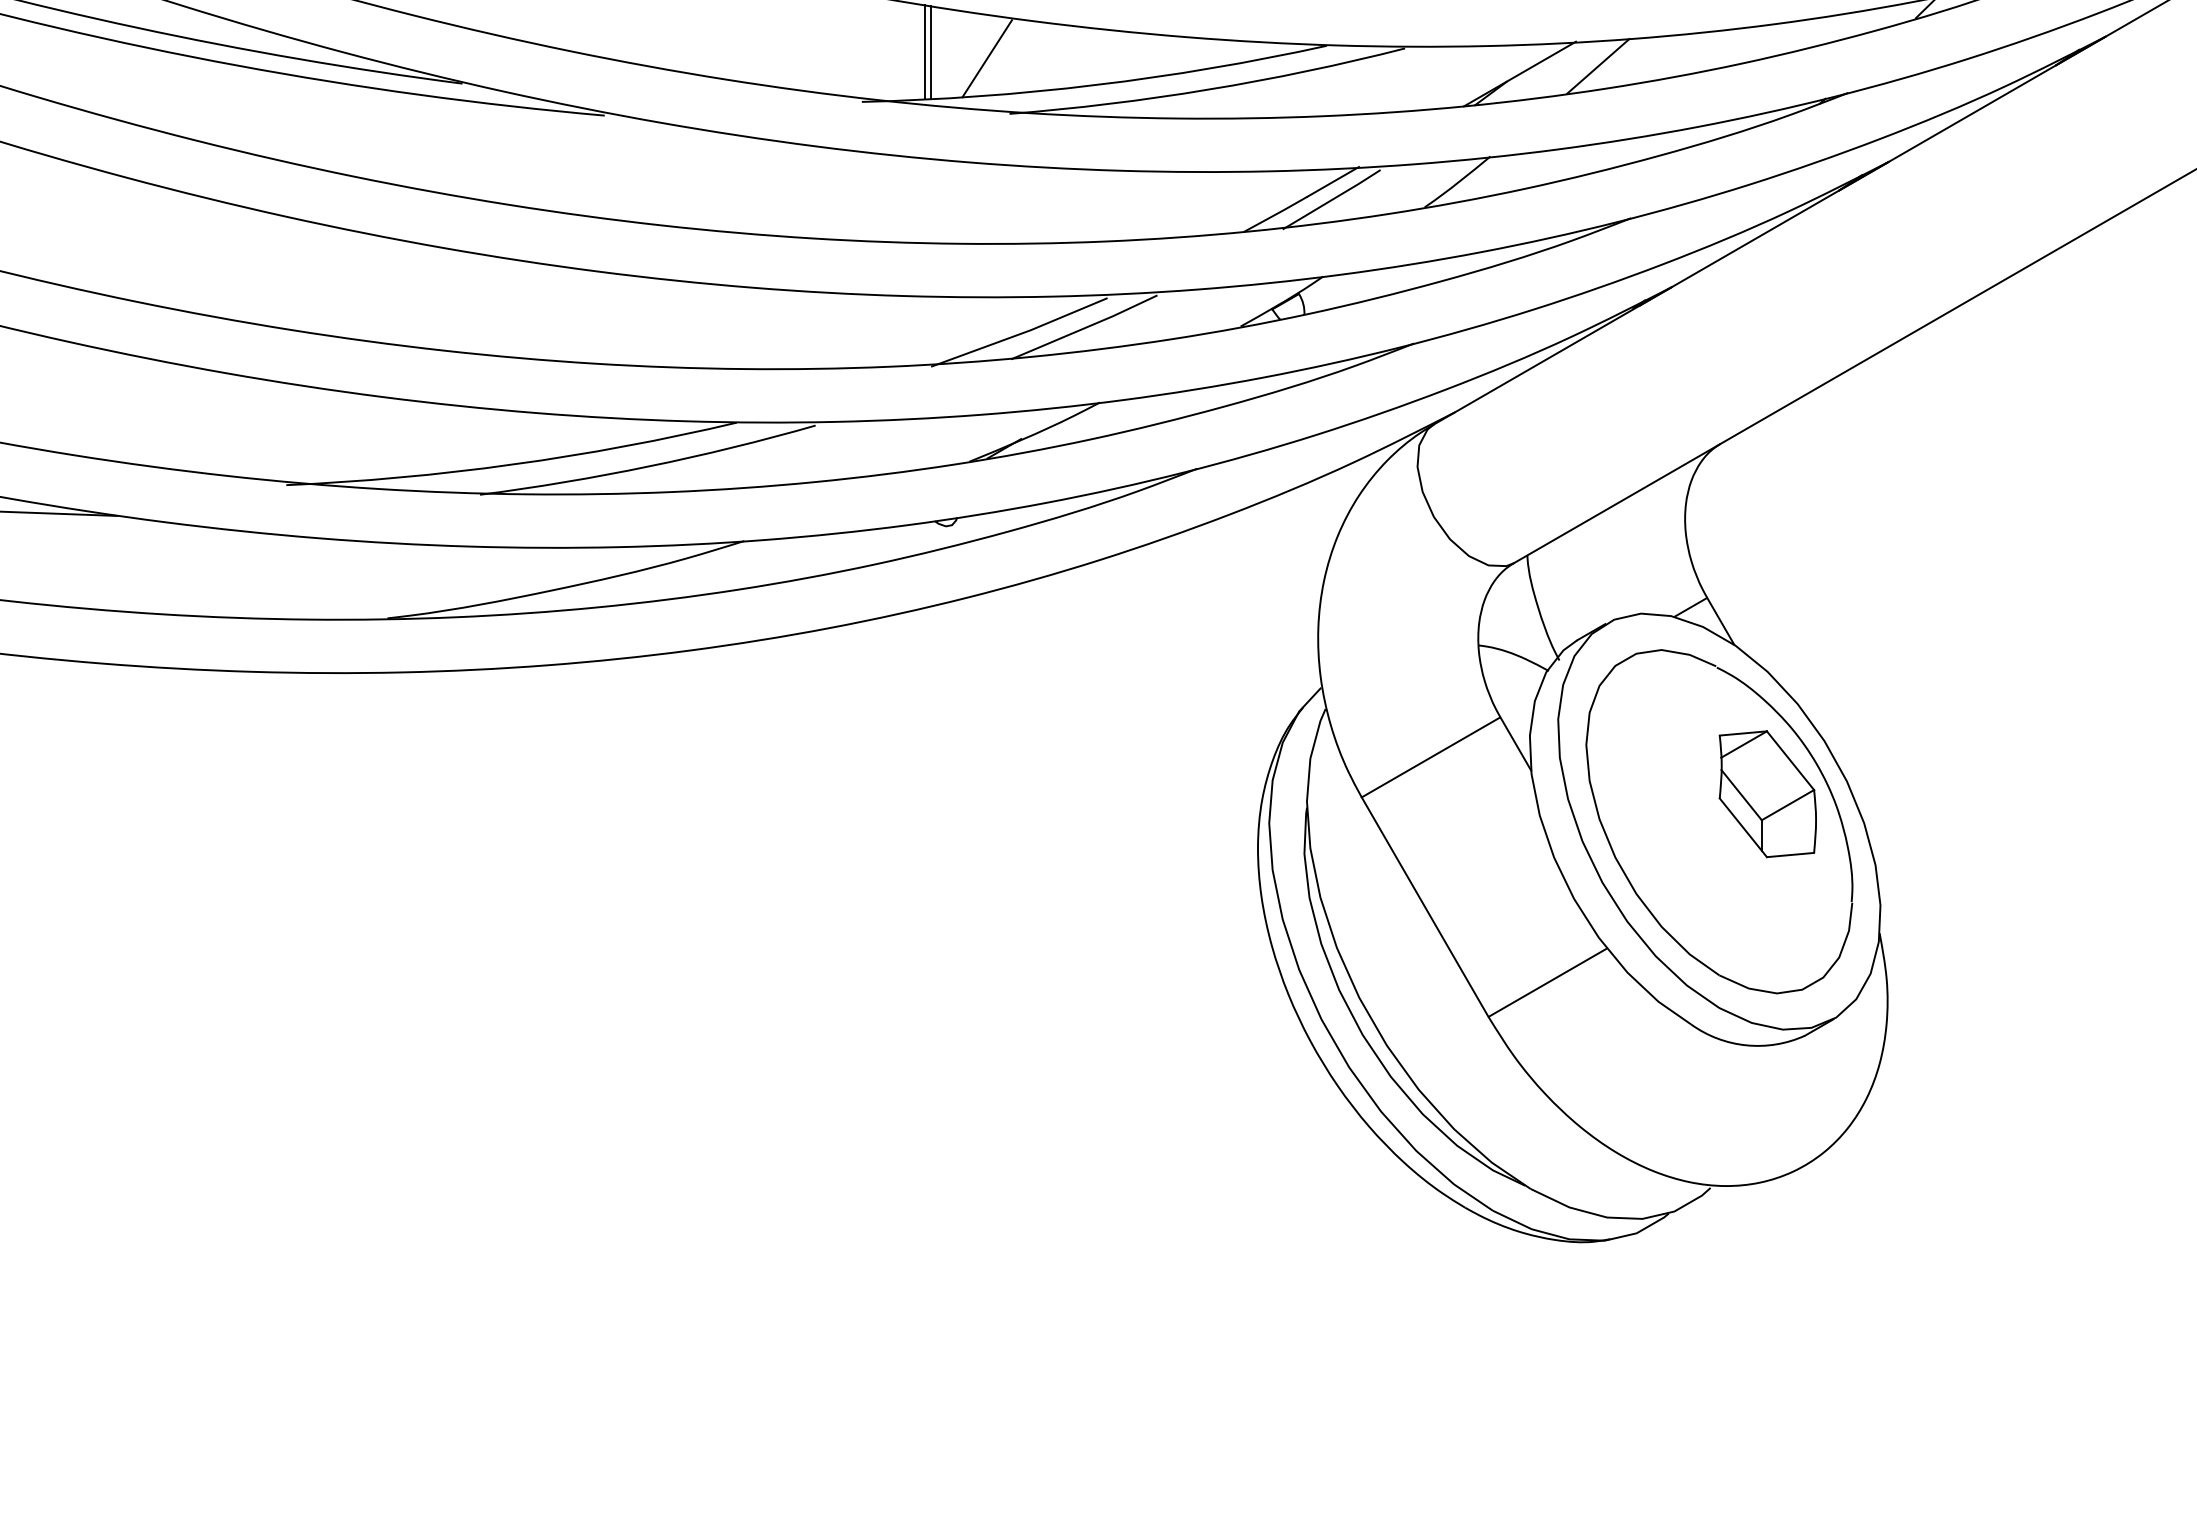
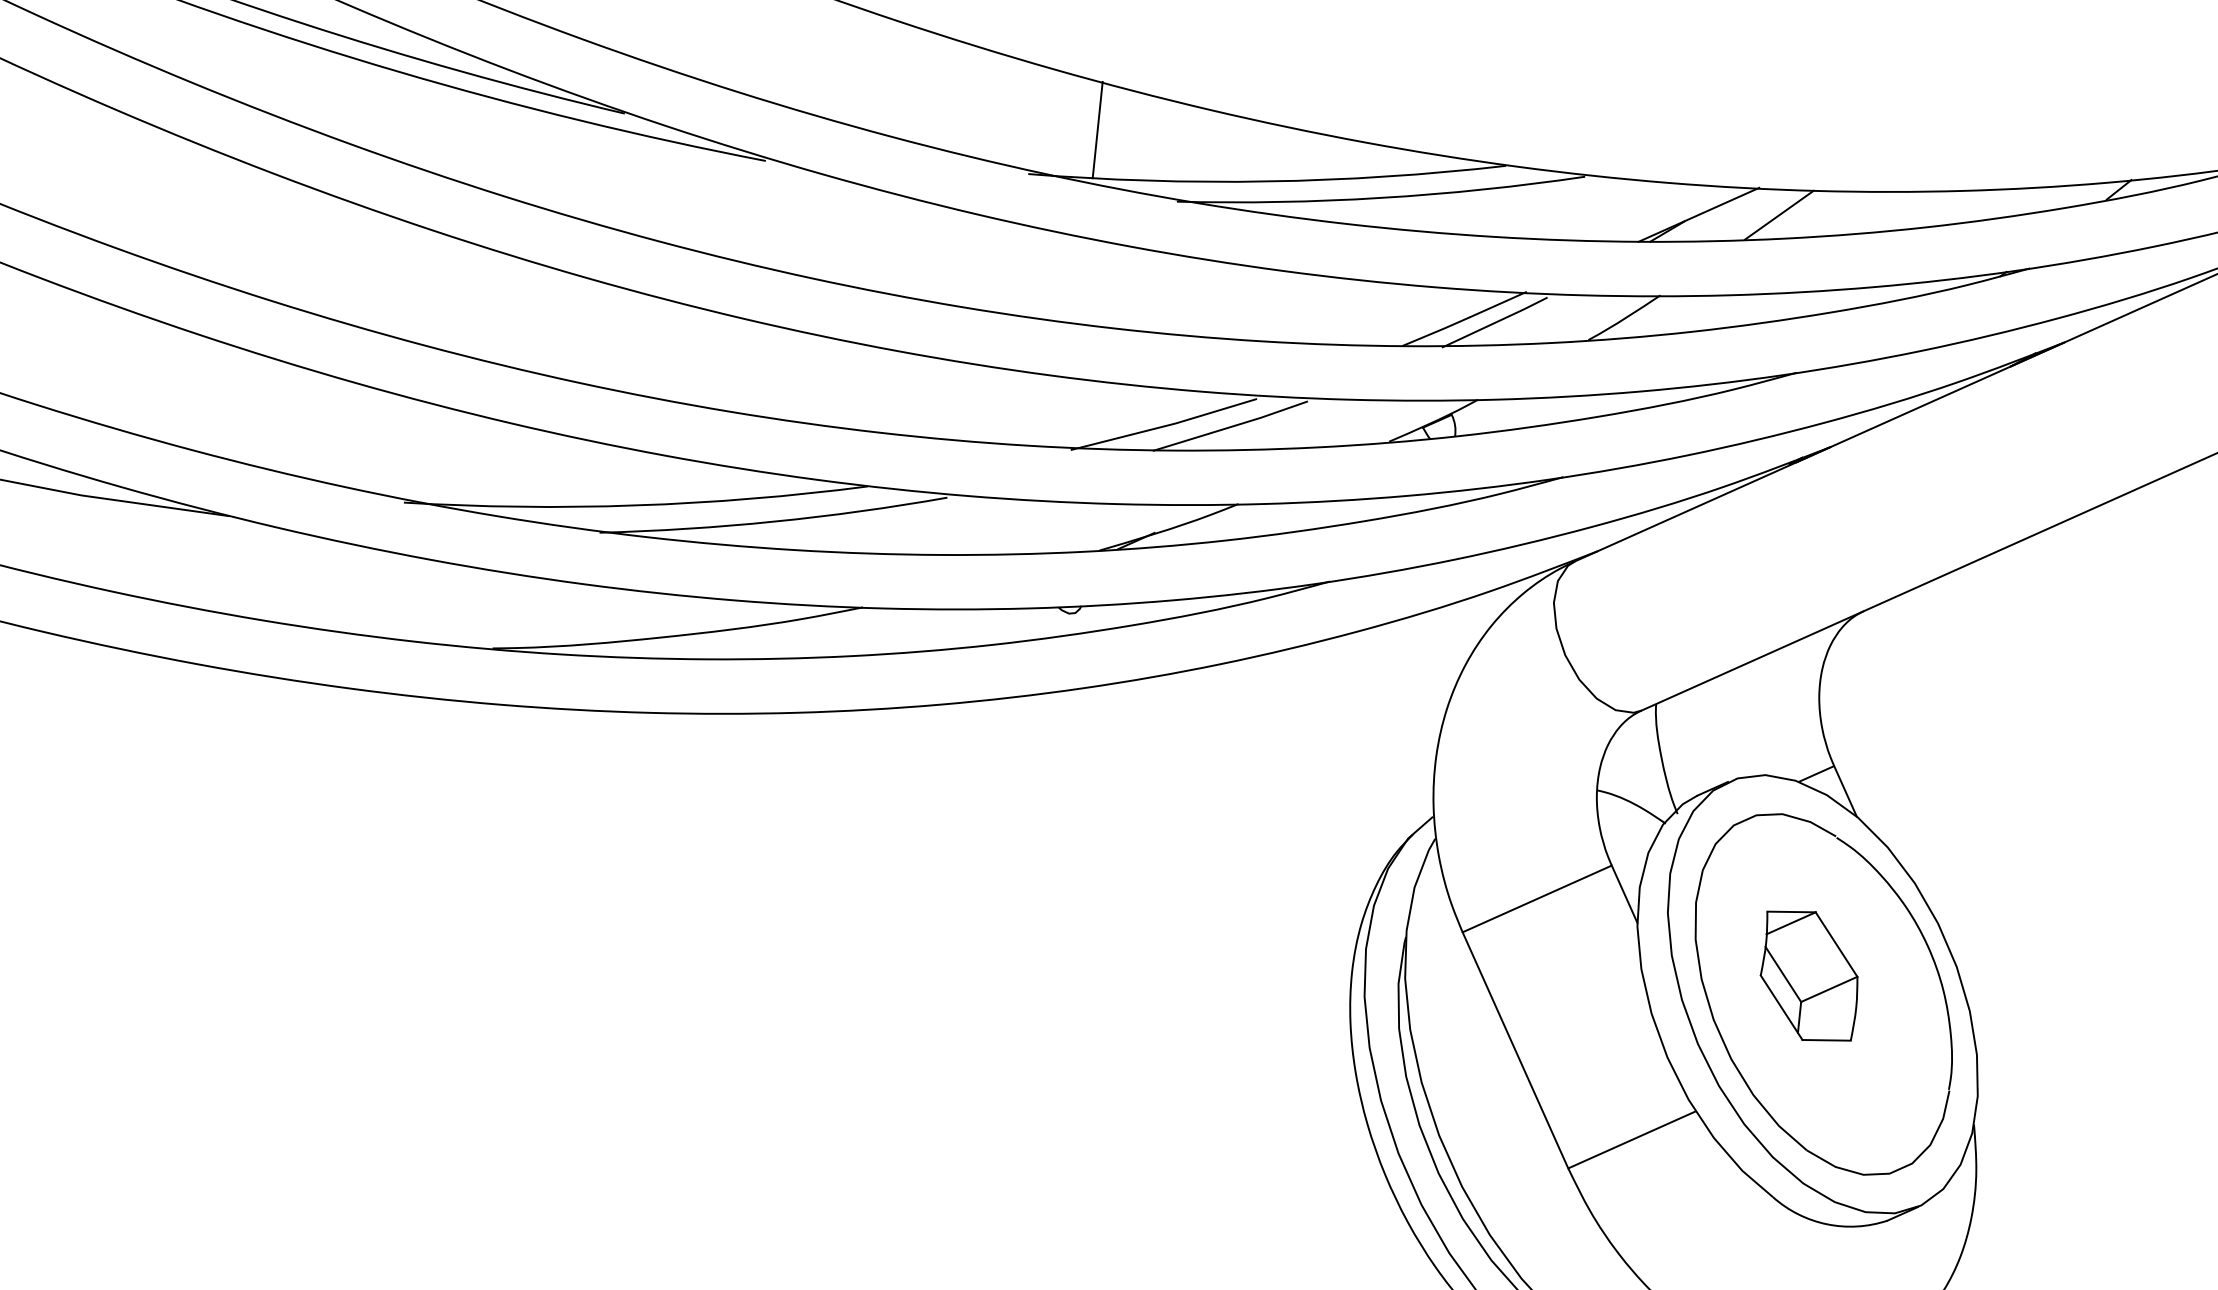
line: (931, 52) -> (1104, 131), removed
line: (987, 58) -> (1160, 143), removed
part: (1767, 794) -> (1809, 976), moved

